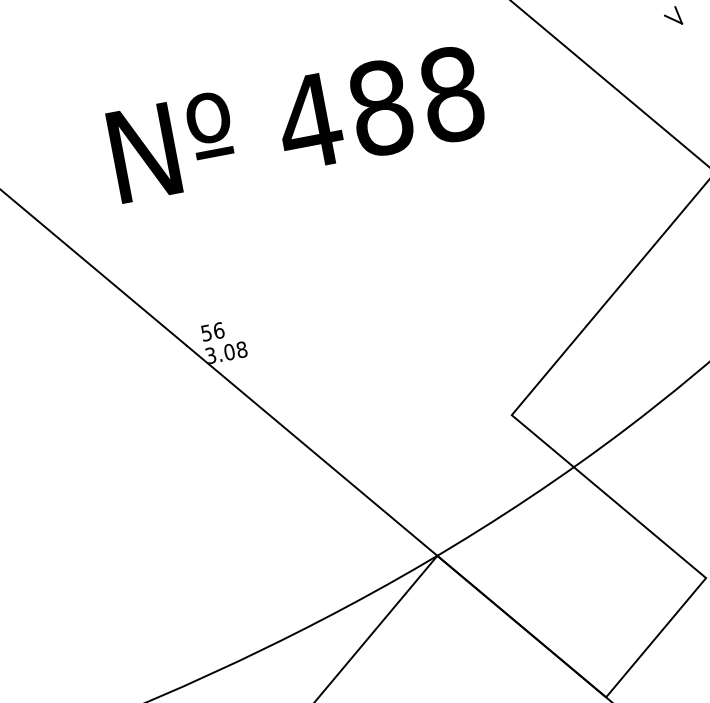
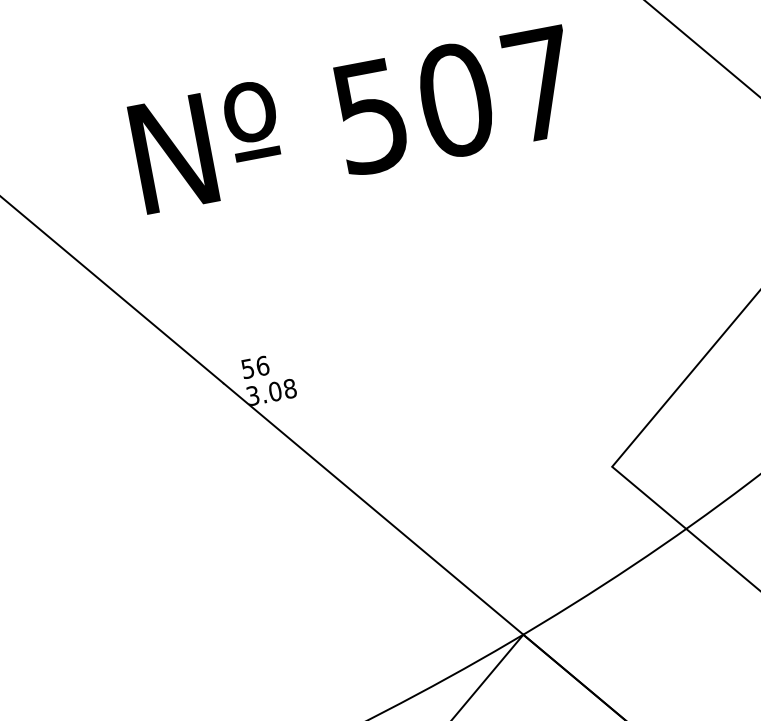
text: (381, 107) -> (456, 99), 488 -> 507

